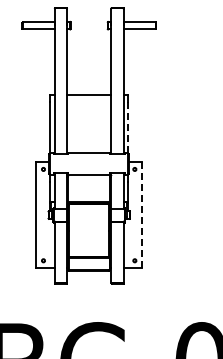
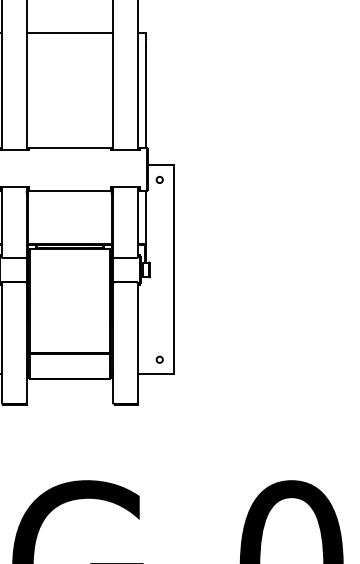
line: (128, 127) -> (147, 97), dashed -> solid
line: (142, 214) -> (174, 268), dashed -> solid

